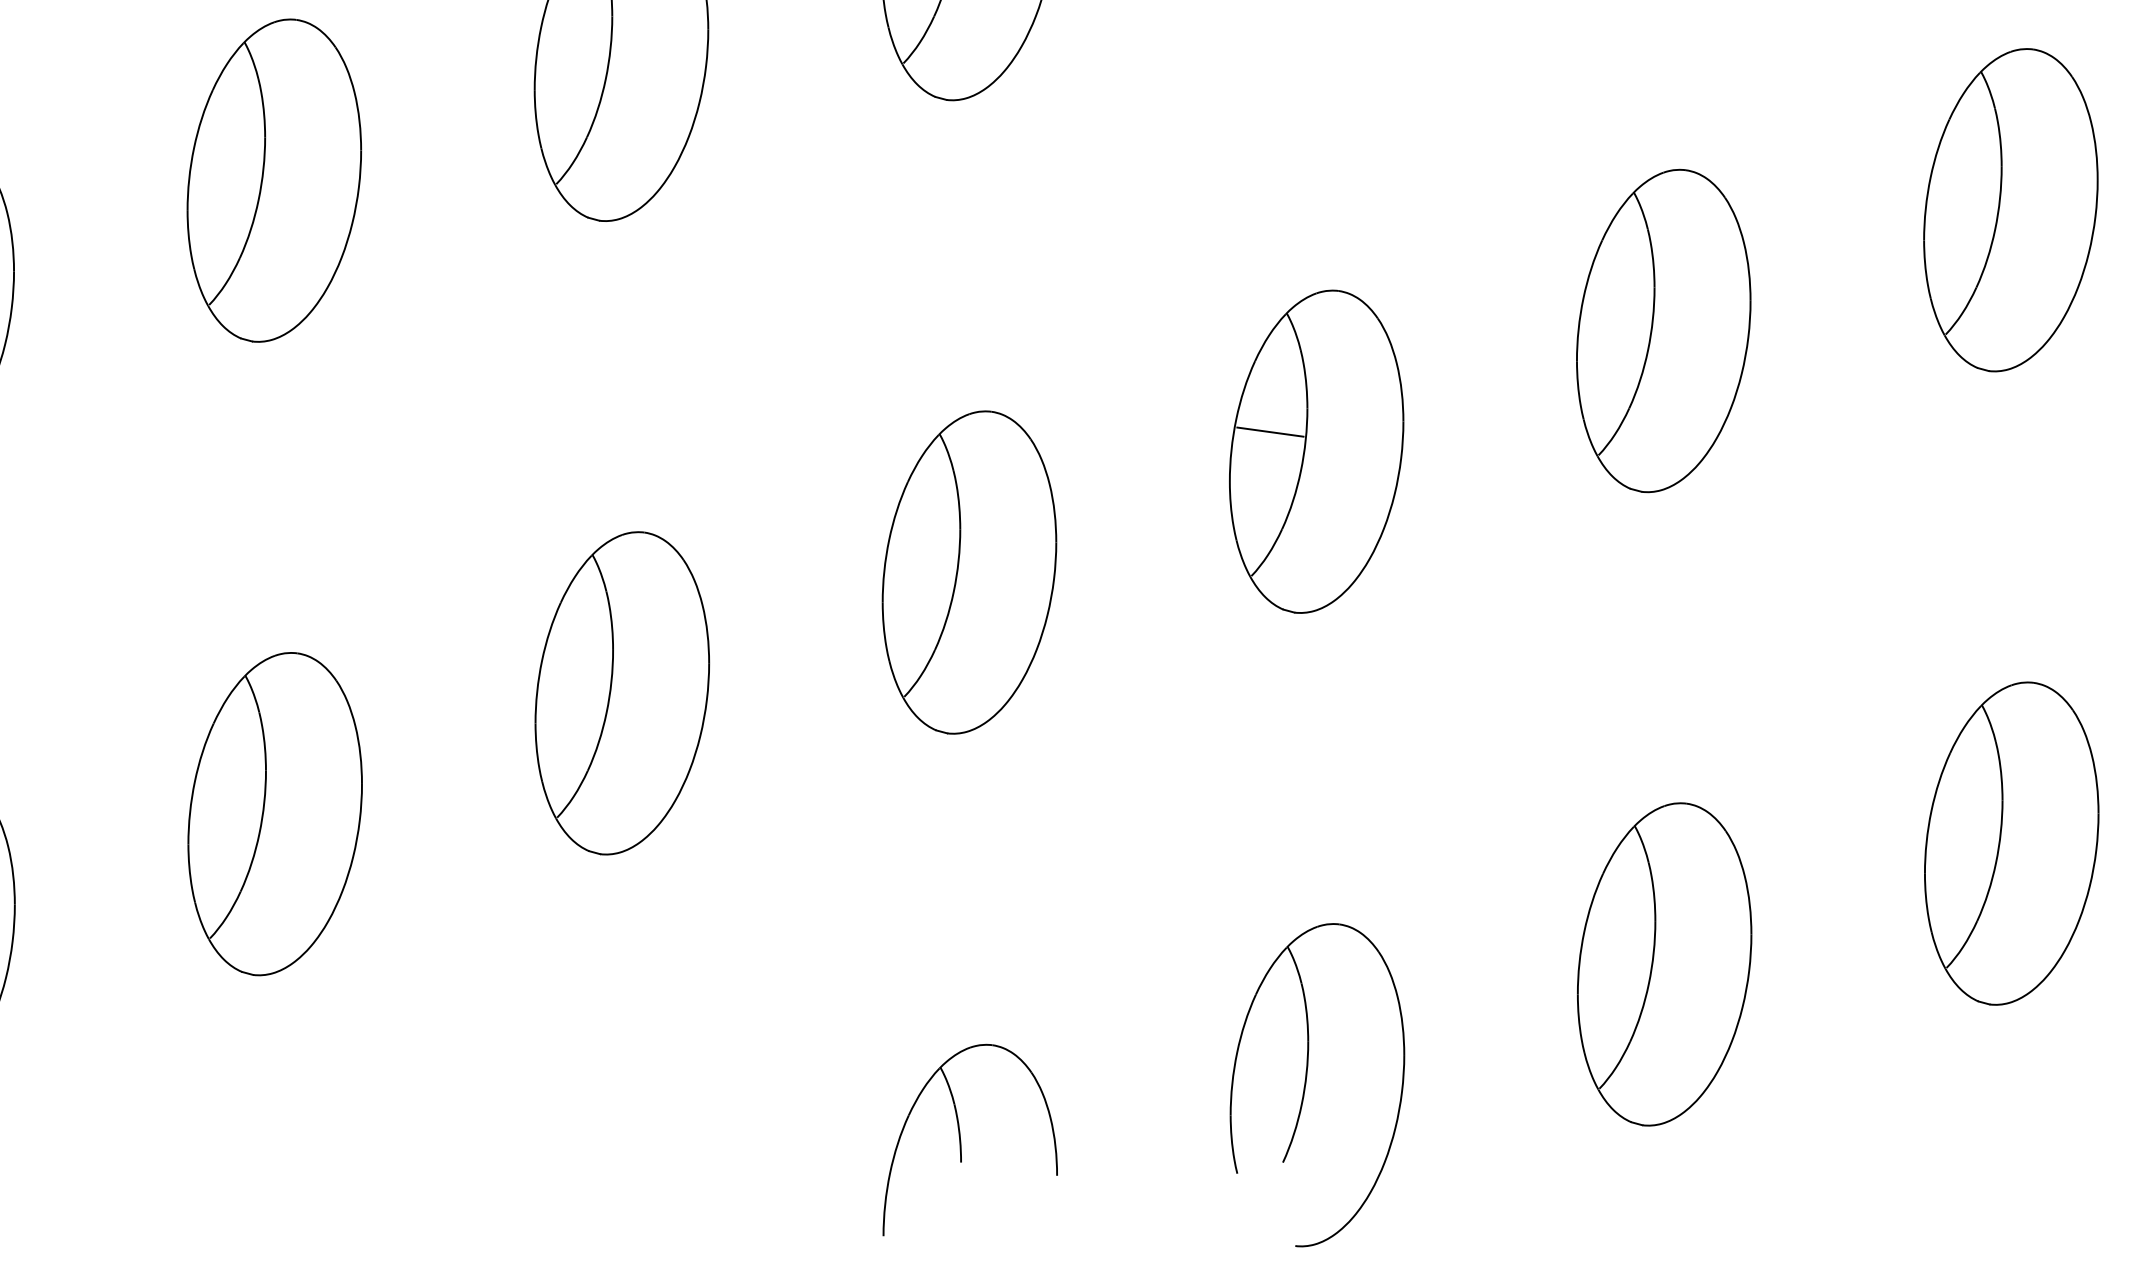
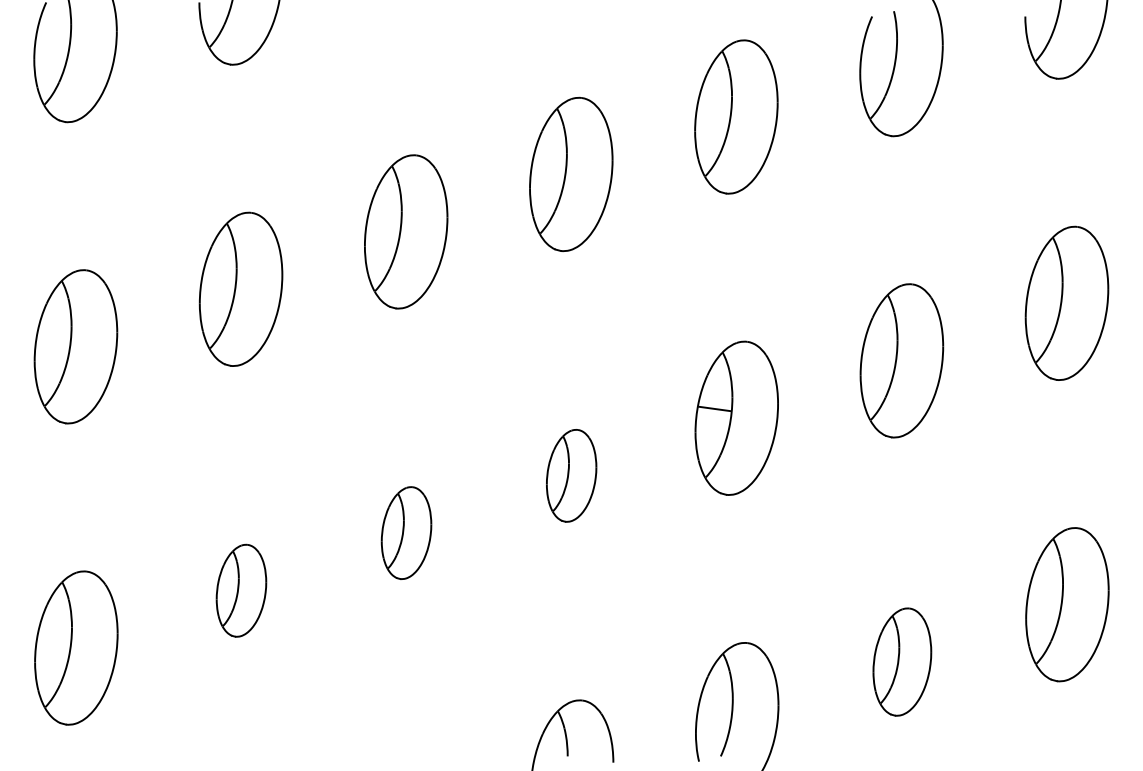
part: (969, 572) -> (571, 475), size x0.6
part: (622, 691) -> (406, 532), size x0.6
part: (275, 813) -> (241, 590), size x0.6
part: (1664, 963) -> (902, 661), size x0.7

